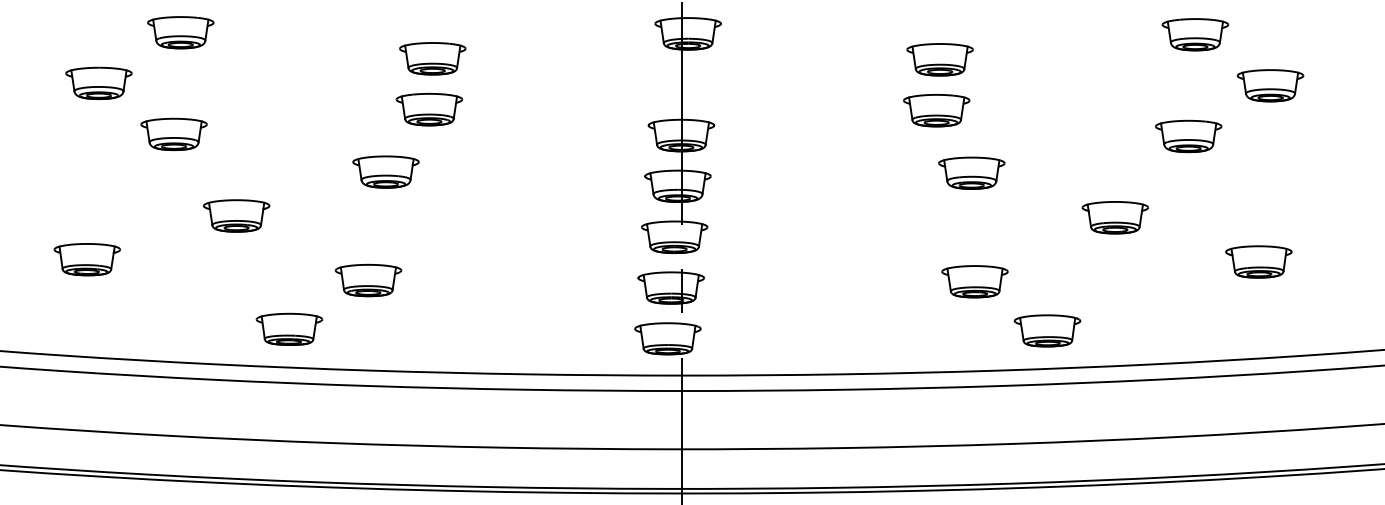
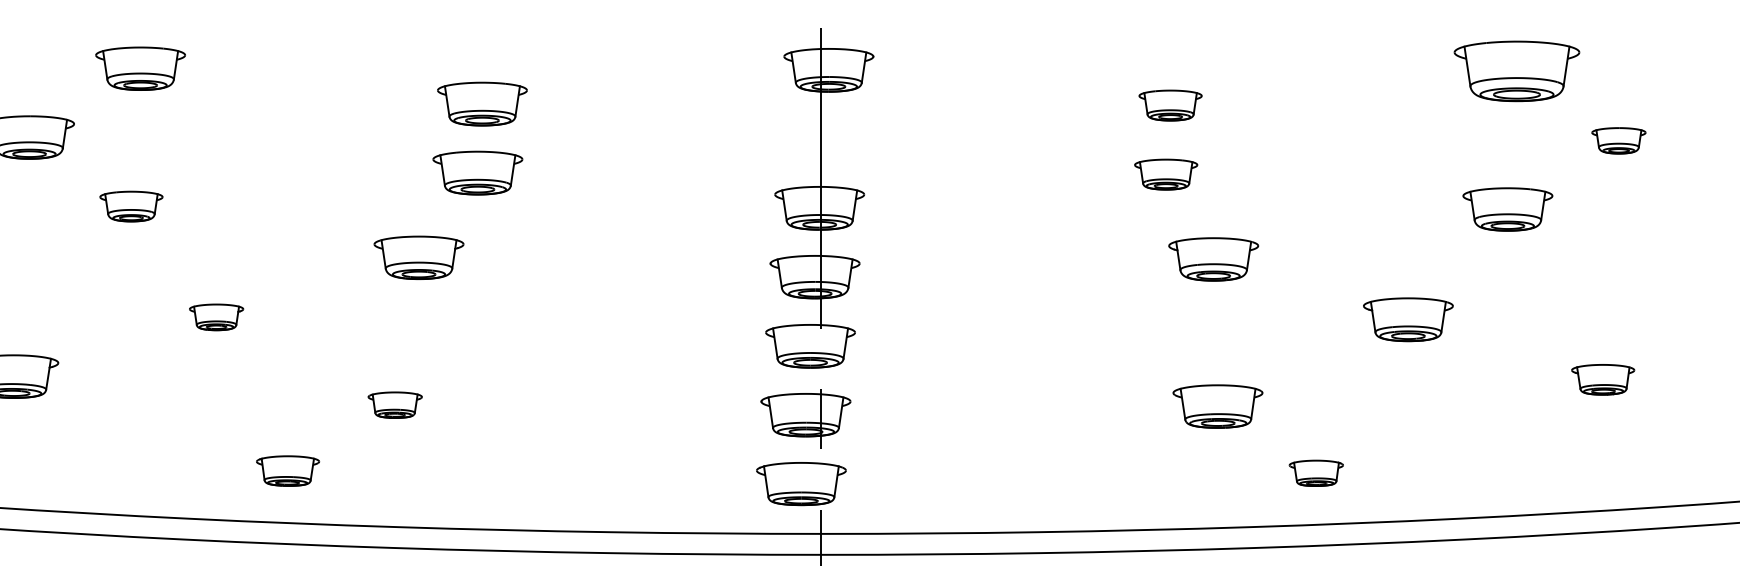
part: (1195, 34) -> (1517, 71), size x1.4
part: (939, 59) -> (1169, 105), size x0.7
part: (1270, 85) -> (1618, 140), size x0.6
part: (936, 110) -> (1165, 174), size x0.7
part: (173, 133) -> (130, 205), size x0.7
part: (236, 215) -> (216, 316), size x0.6
part: (1258, 261) -> (1602, 379), size x0.7
part: (368, 280) -> (395, 404), size x0.6
part: (289, 328) -> (288, 470), size x0.7
part: (1047, 330) -> (1316, 472), size x0.6

